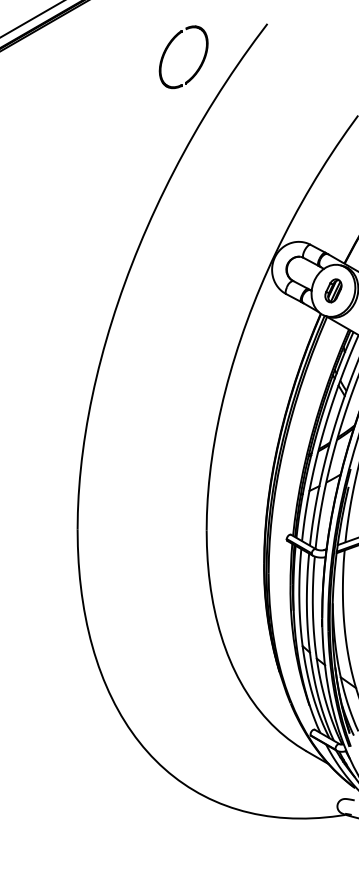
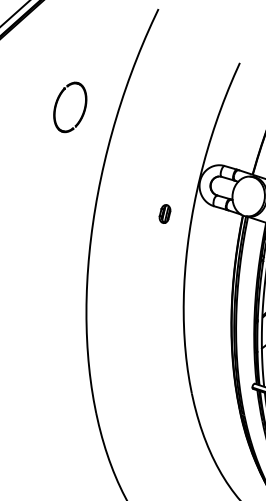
part: (169, 46) -> (58, 101), moved
part: (333, 290) -> (165, 213), moved

